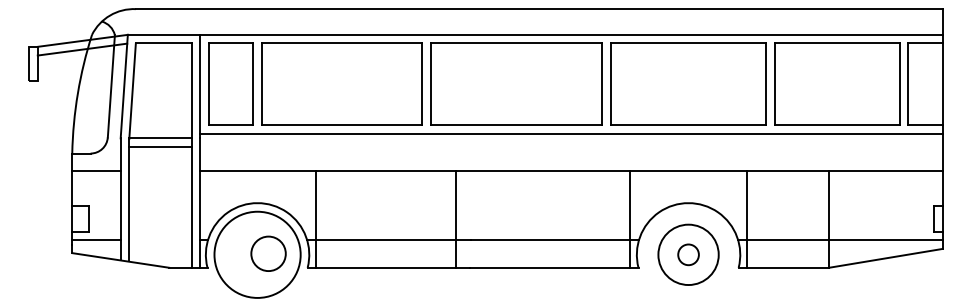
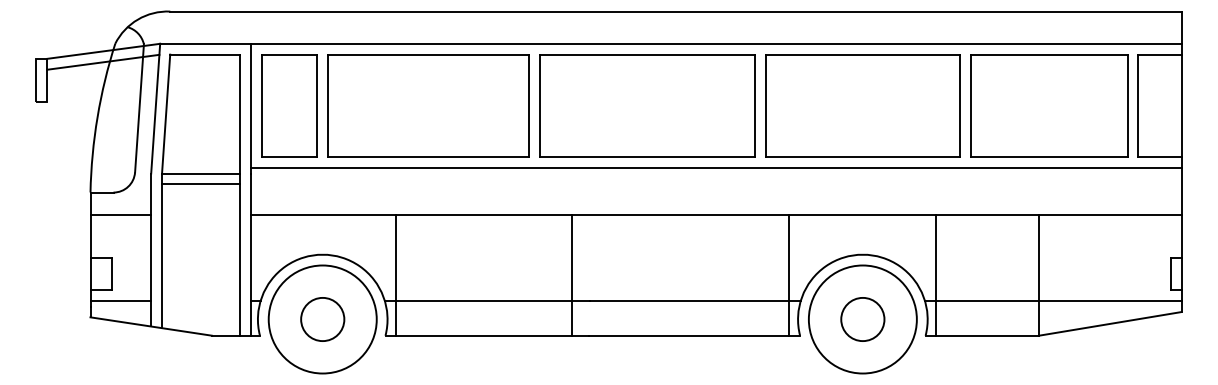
circle: (268, 253) -> (322, 319), moved
circle: (688, 254) -> (862, 319), size x1.43
circle: (688, 254) -> (862, 319), size x1.67

